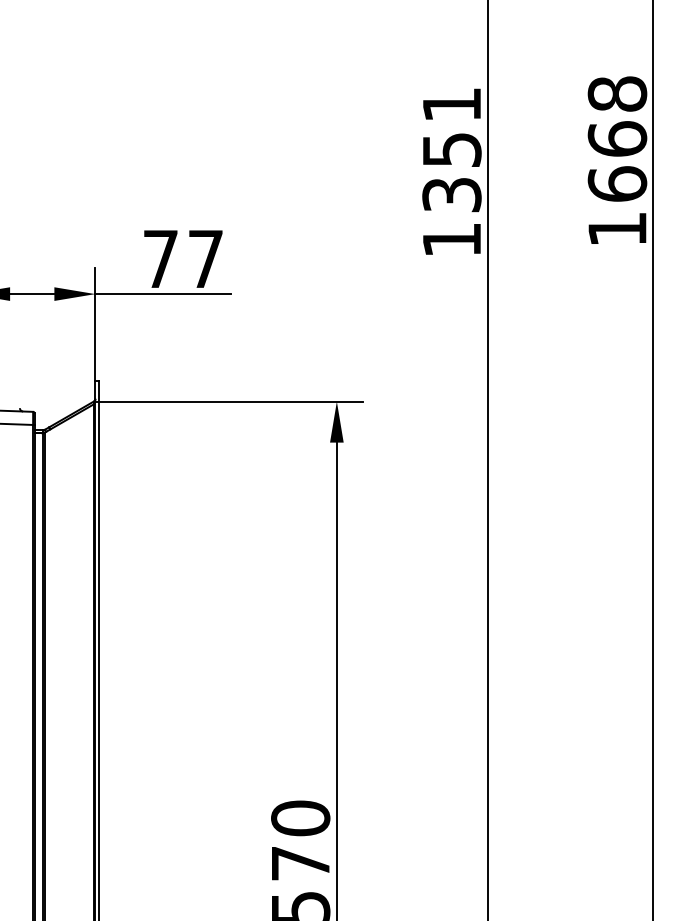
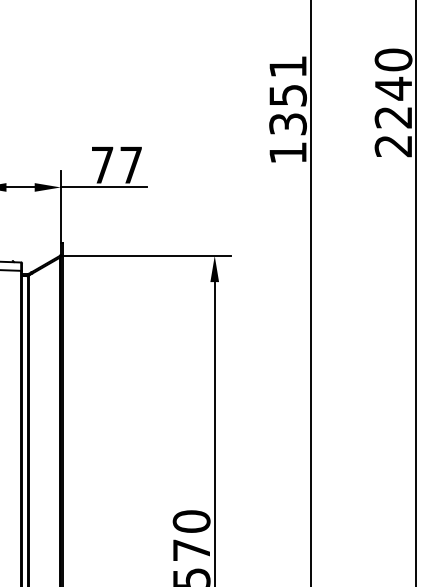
text: (617, 160) -> (393, 102), 1668 -> 2240

